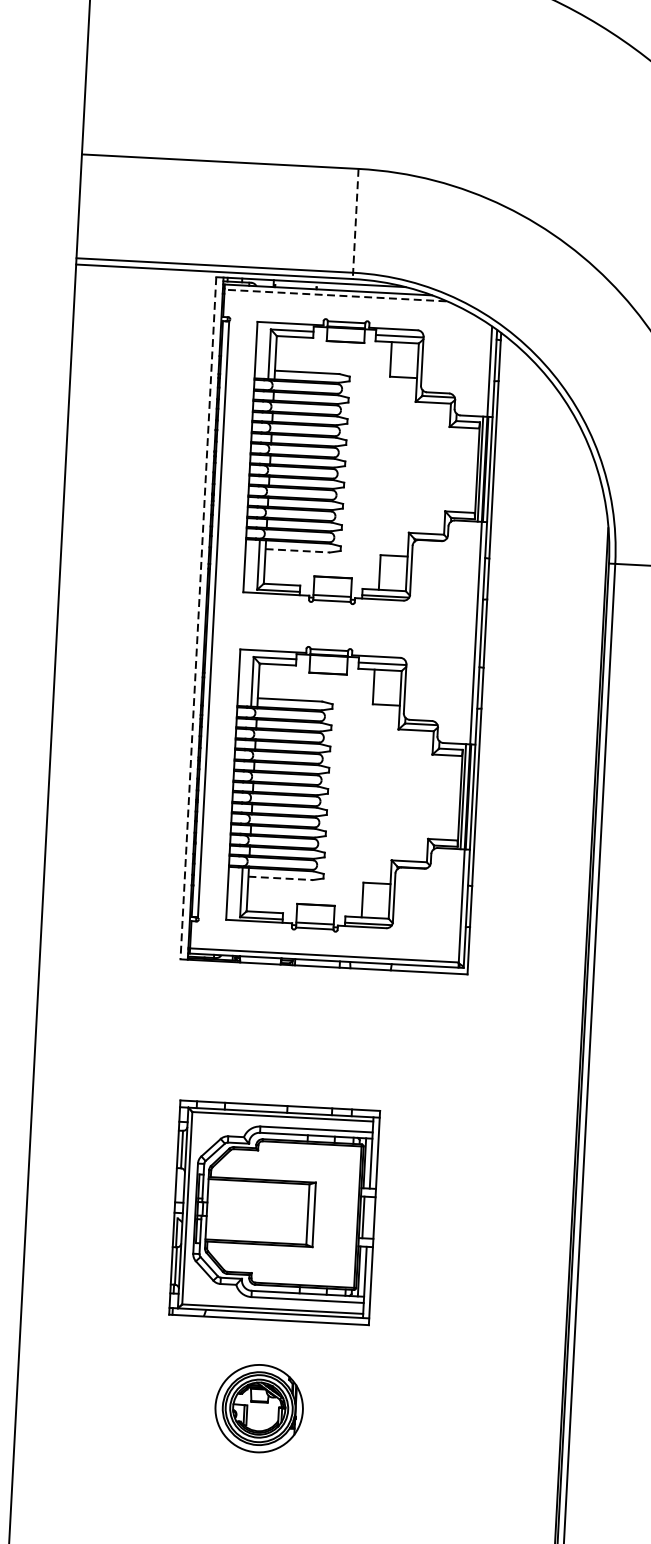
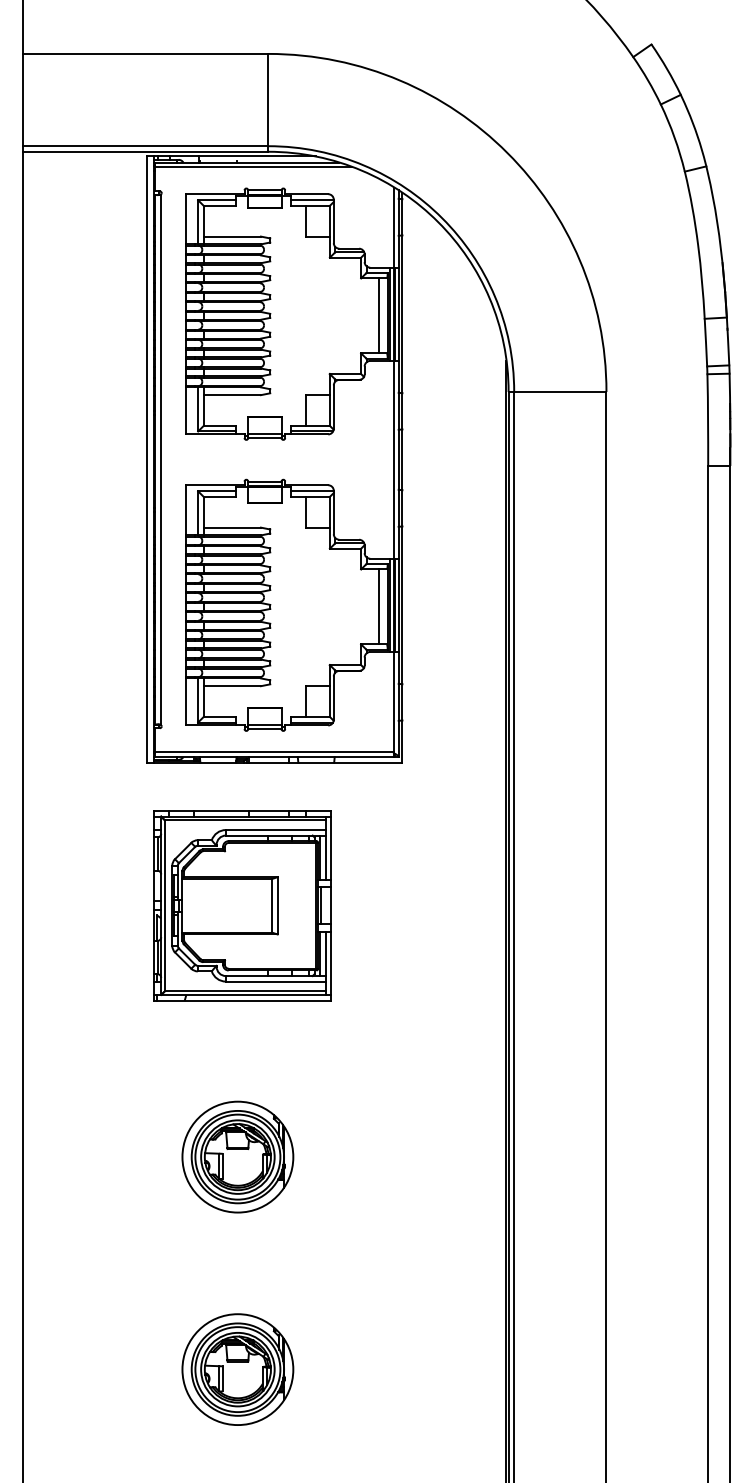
line: (355, 223) -> (268, 102), dashed -> solid
line: (335, 295) -> (253, 167), dashed -> solid
line: (468, 469) -> (379, 315), added
line: (298, 551) -> (232, 395), dashed -> solid
line: (198, 619) -> (147, 460), dashed -> solid
line: (451, 797) -> (379, 606), added
line: (280, 878) -> (232, 686), dashed -> solid
part: (274, 1212) -> (242, 905), moved
part: (258, 1407) -> (237, 1156), size x1.43

